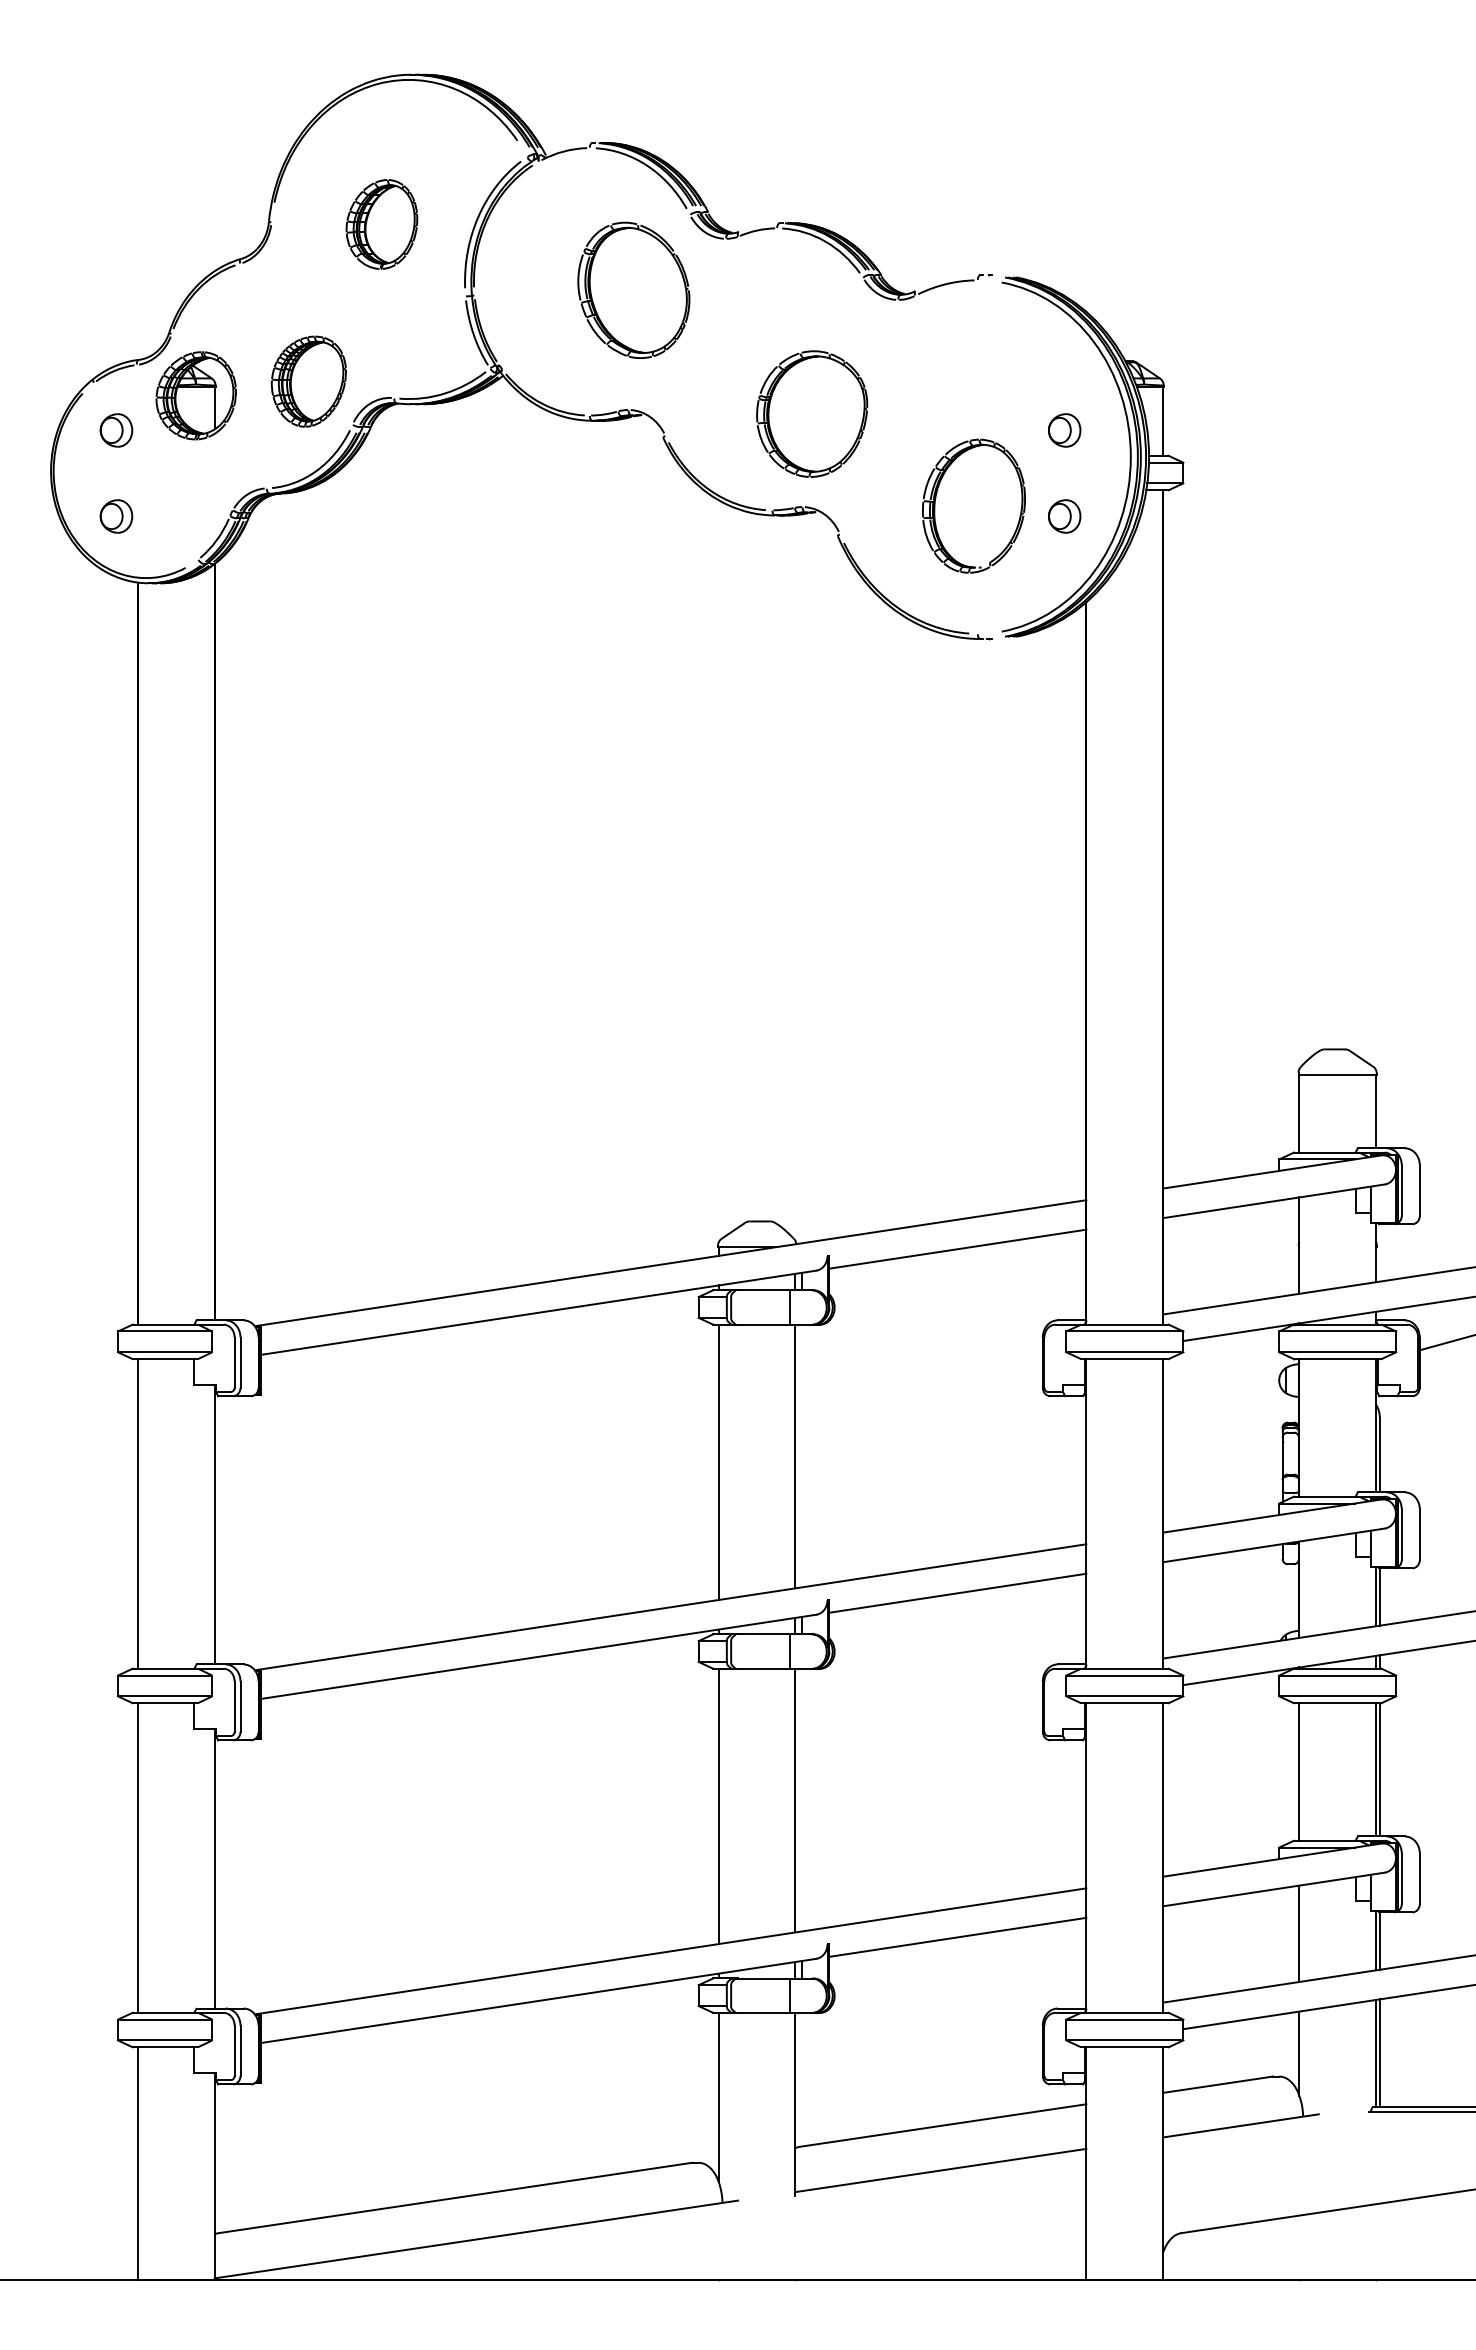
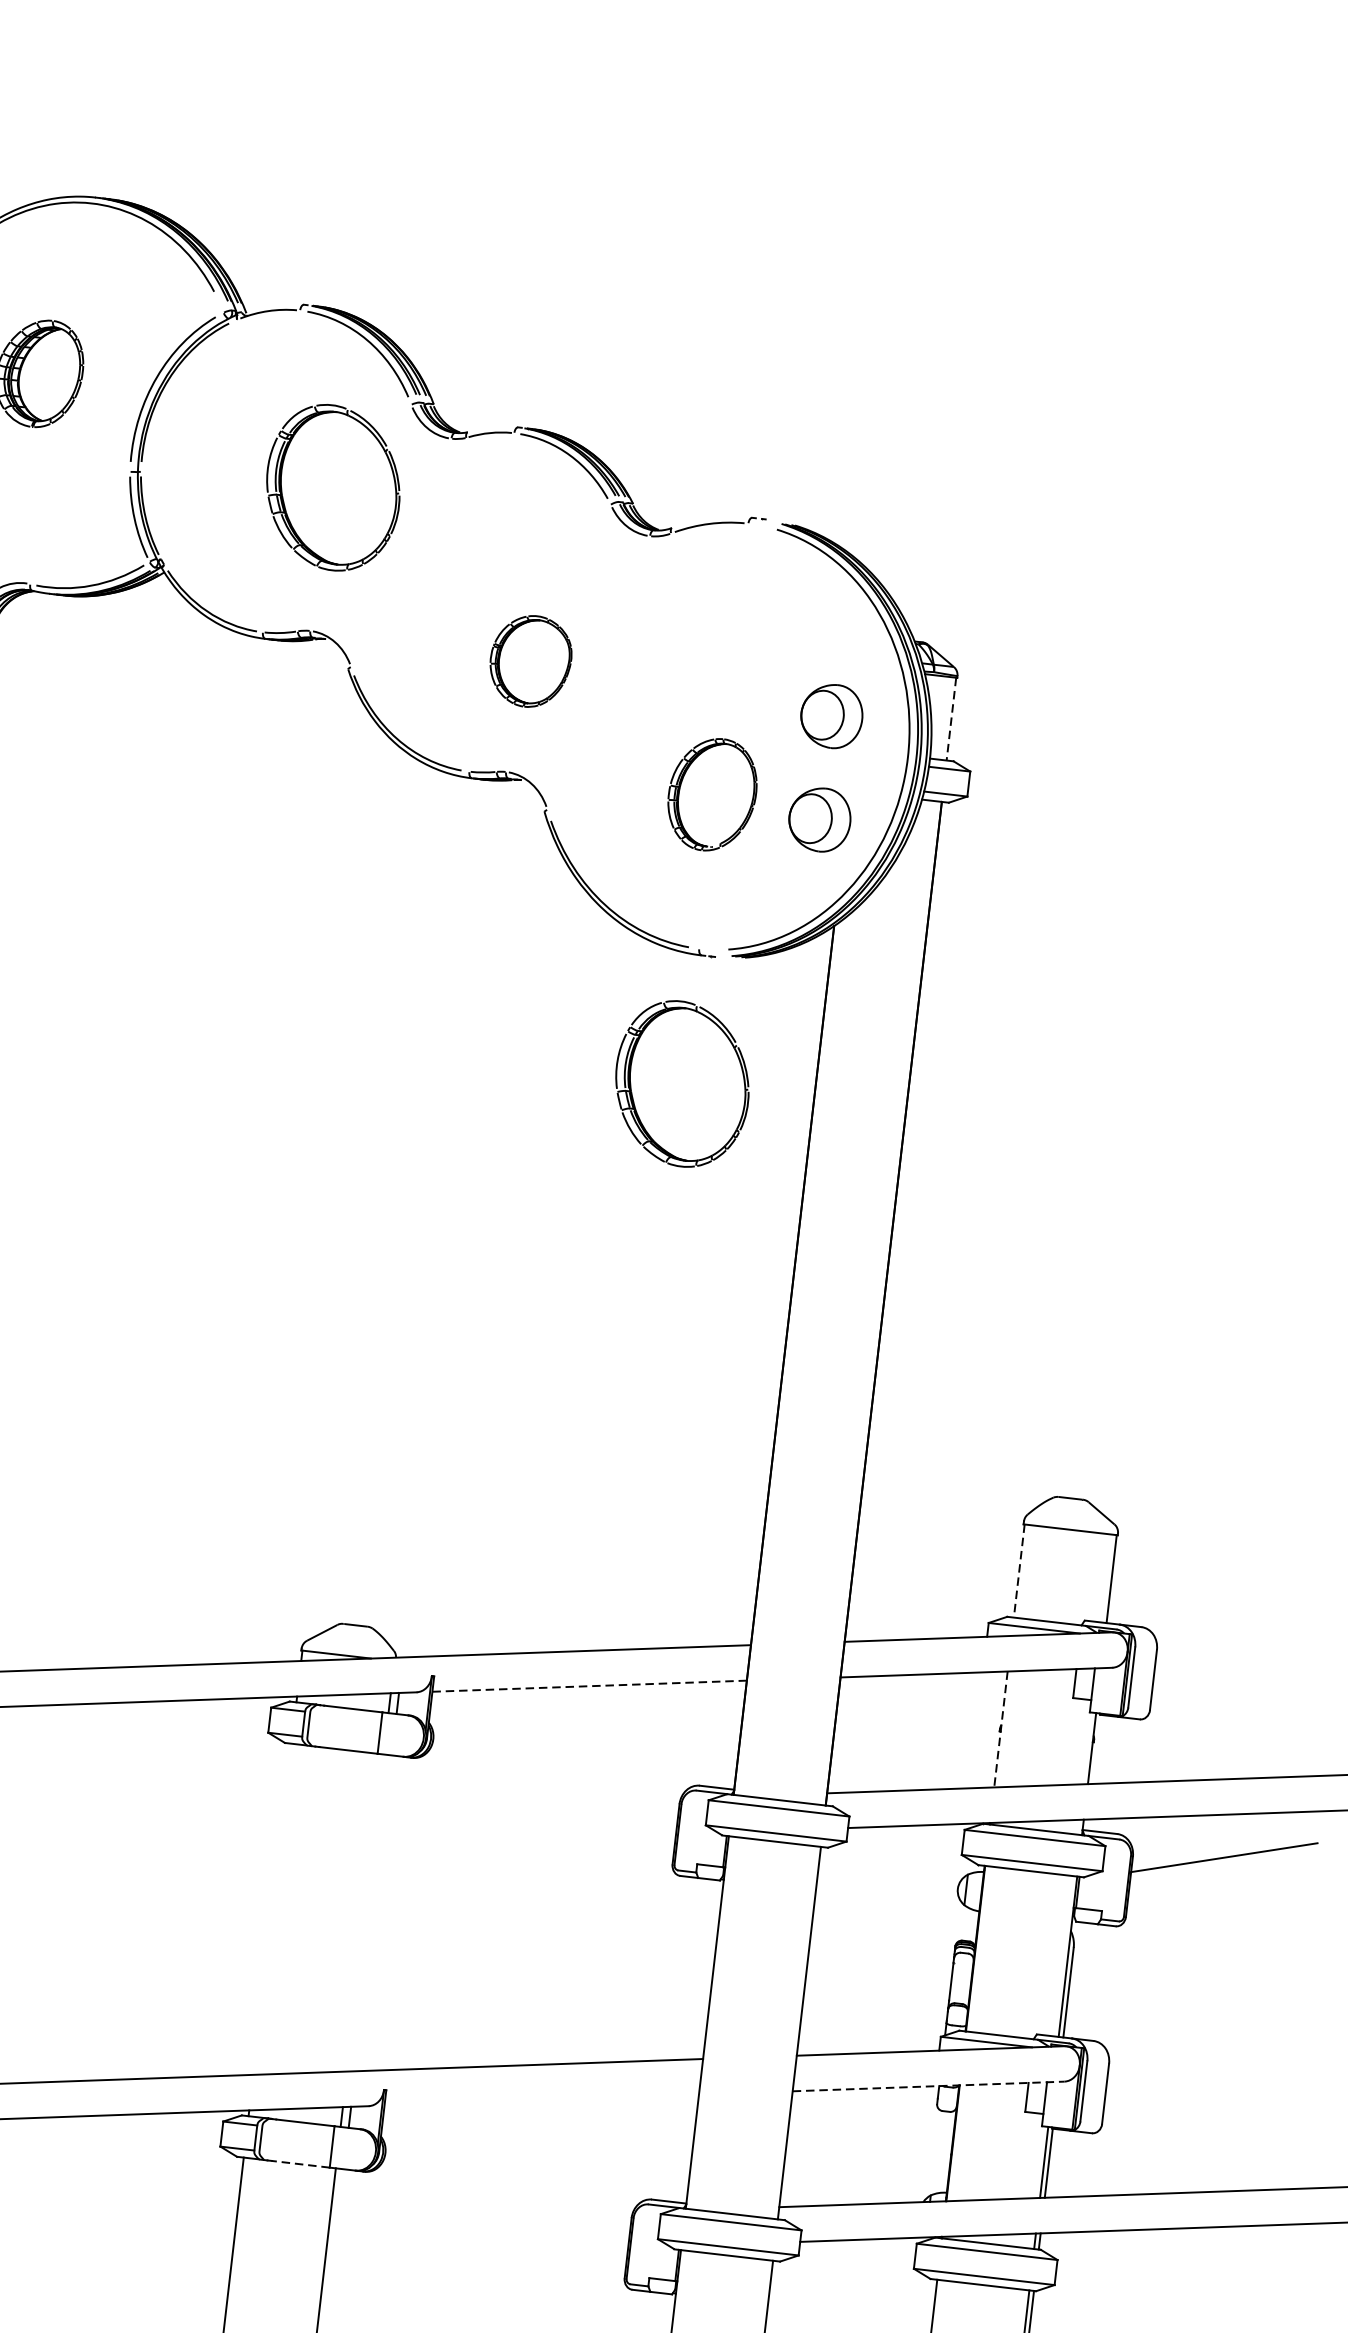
part: (812, 413) -> (531, 660), size x0.6
line: (1162, 421) -> (950, 719), solid -> dashed
part: (1064, 430) -> (831, 716), size x1.6
part: (973, 505) -> (711, 793), size x0.7
part: (1064, 516) -> (819, 819), size x1.6
part: (976, 745) -> (682, 1082), added
line: (1299, 1113) -> (1019, 1570), solid -> dashed
line: (1299, 1246) -> (1000, 1730), solid -> dashed
line: (957, 1249) -> (589, 1686), solid -> dashed
line: (795, 1456) -> (365, 1912), removed
line: (718, 1461) -> (272, 1908), removed
line: (1274, 1545) -> (929, 2086), solid -> dashed
line: (957, 1592) -> (541, 2099), removed
line: (765, 1668) -> (299, 2163), solid -> dashed

